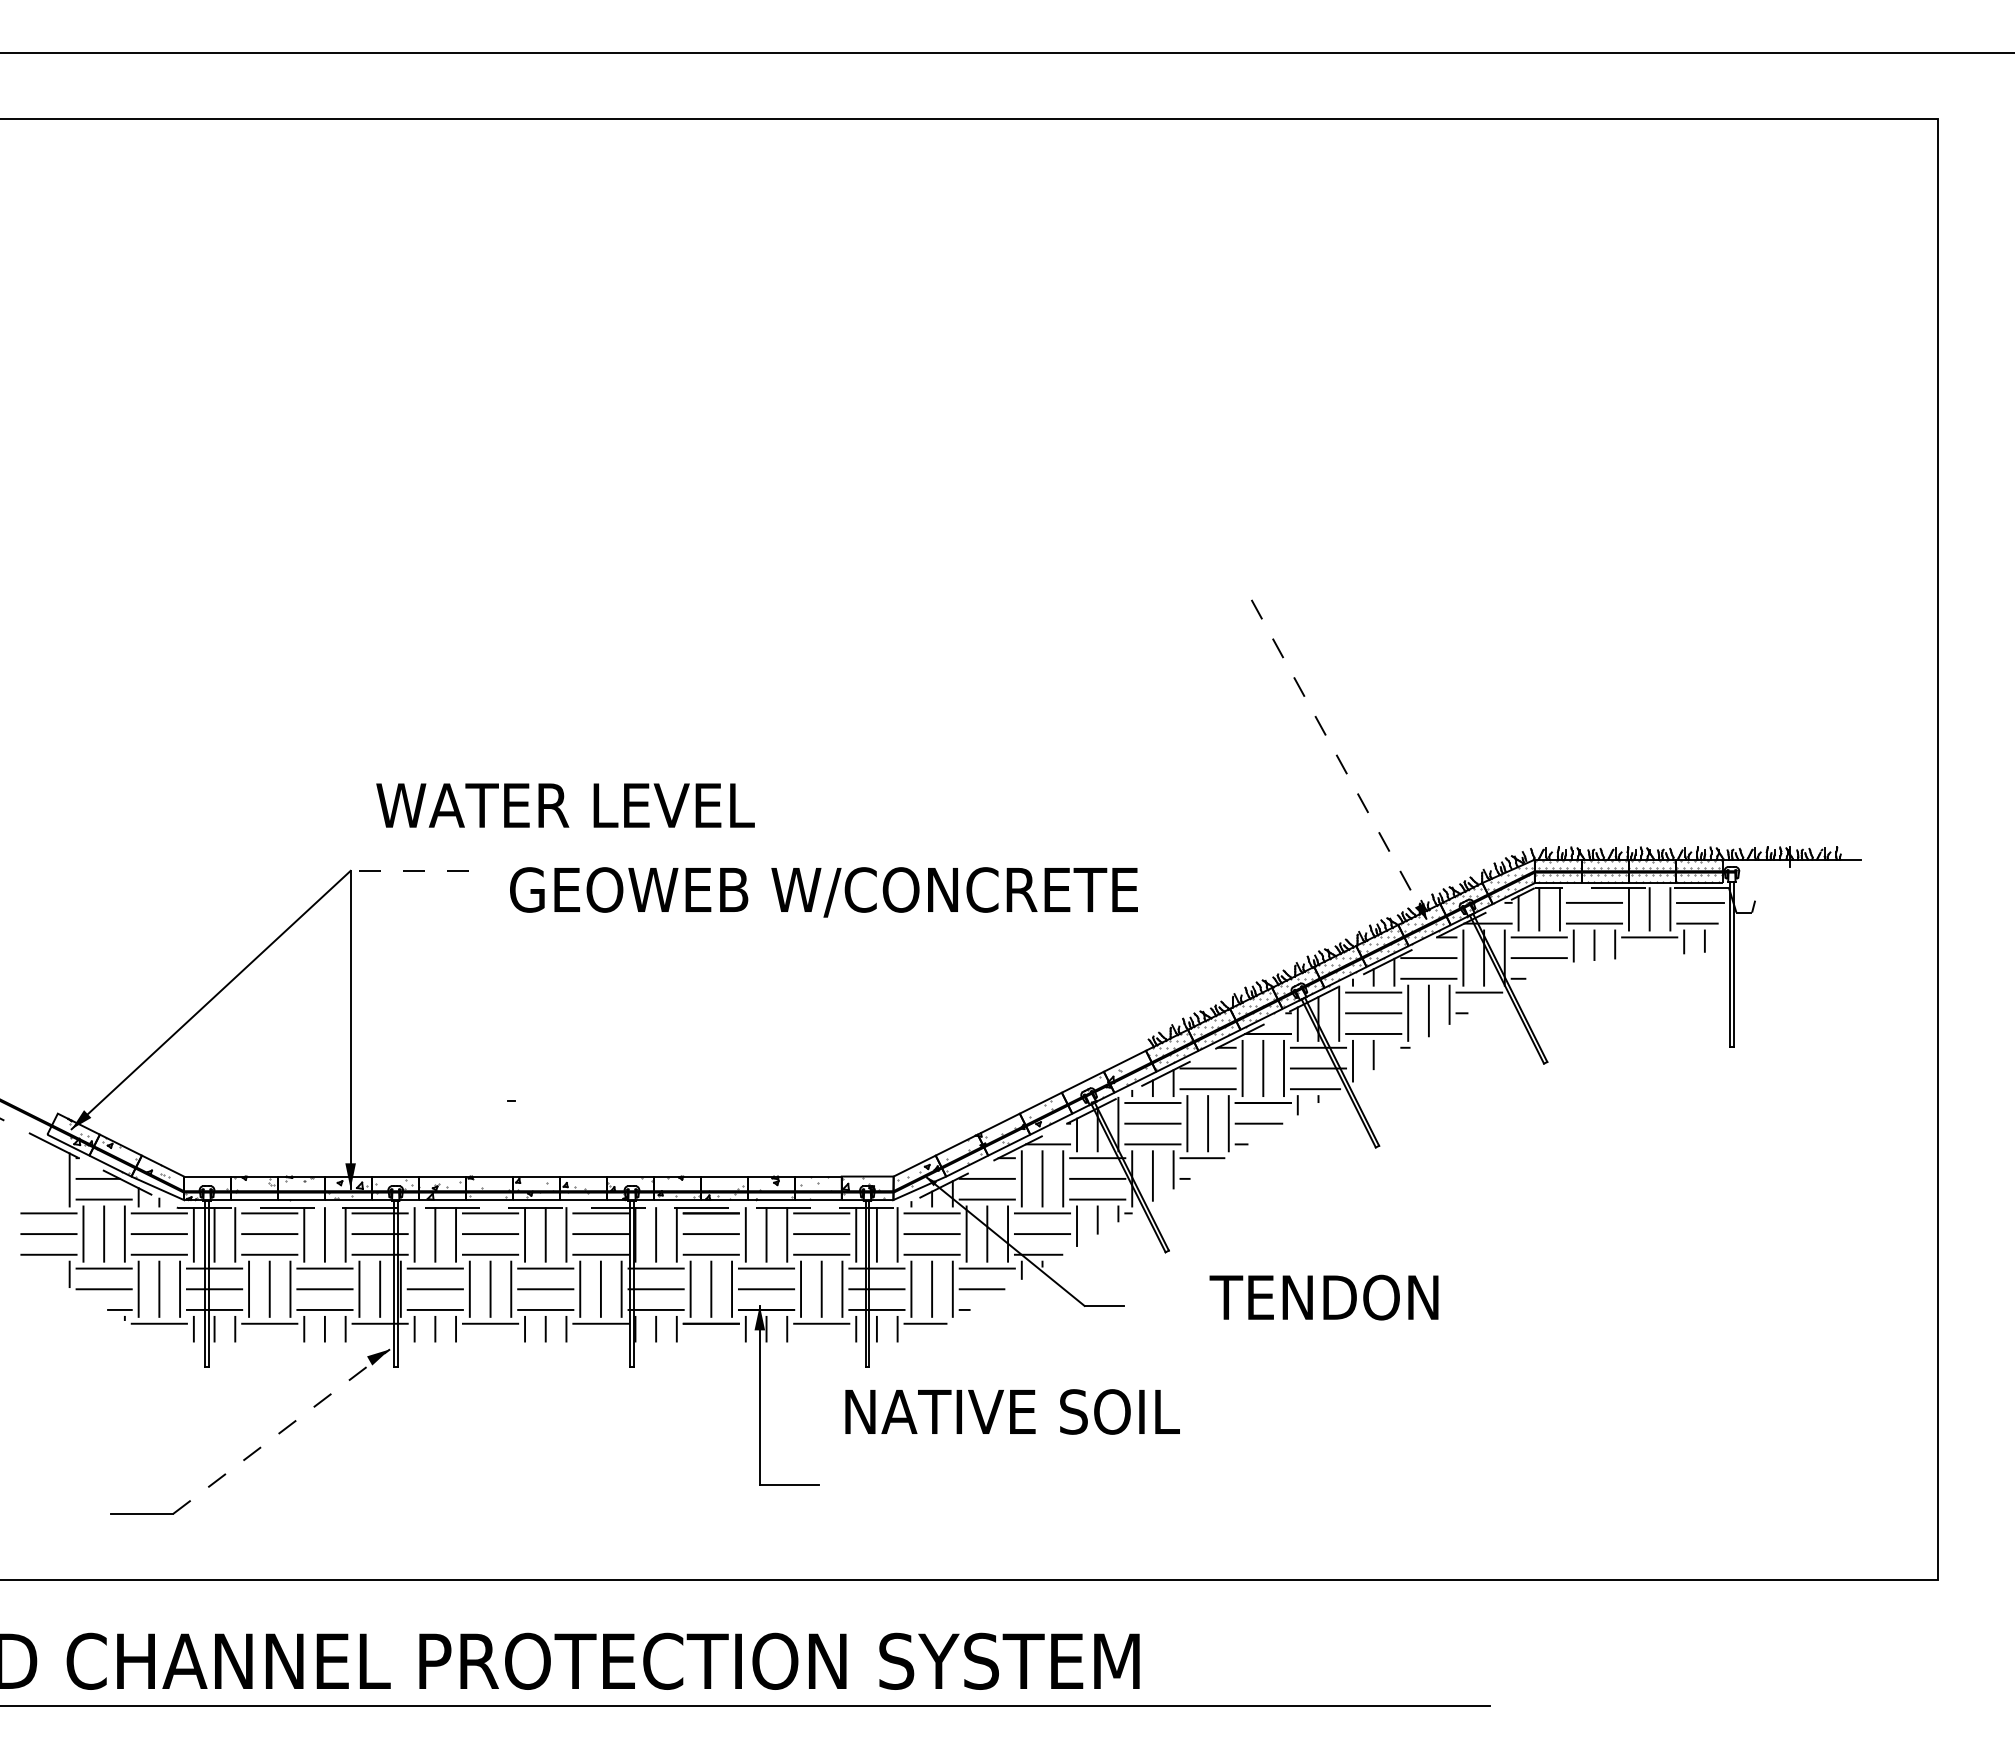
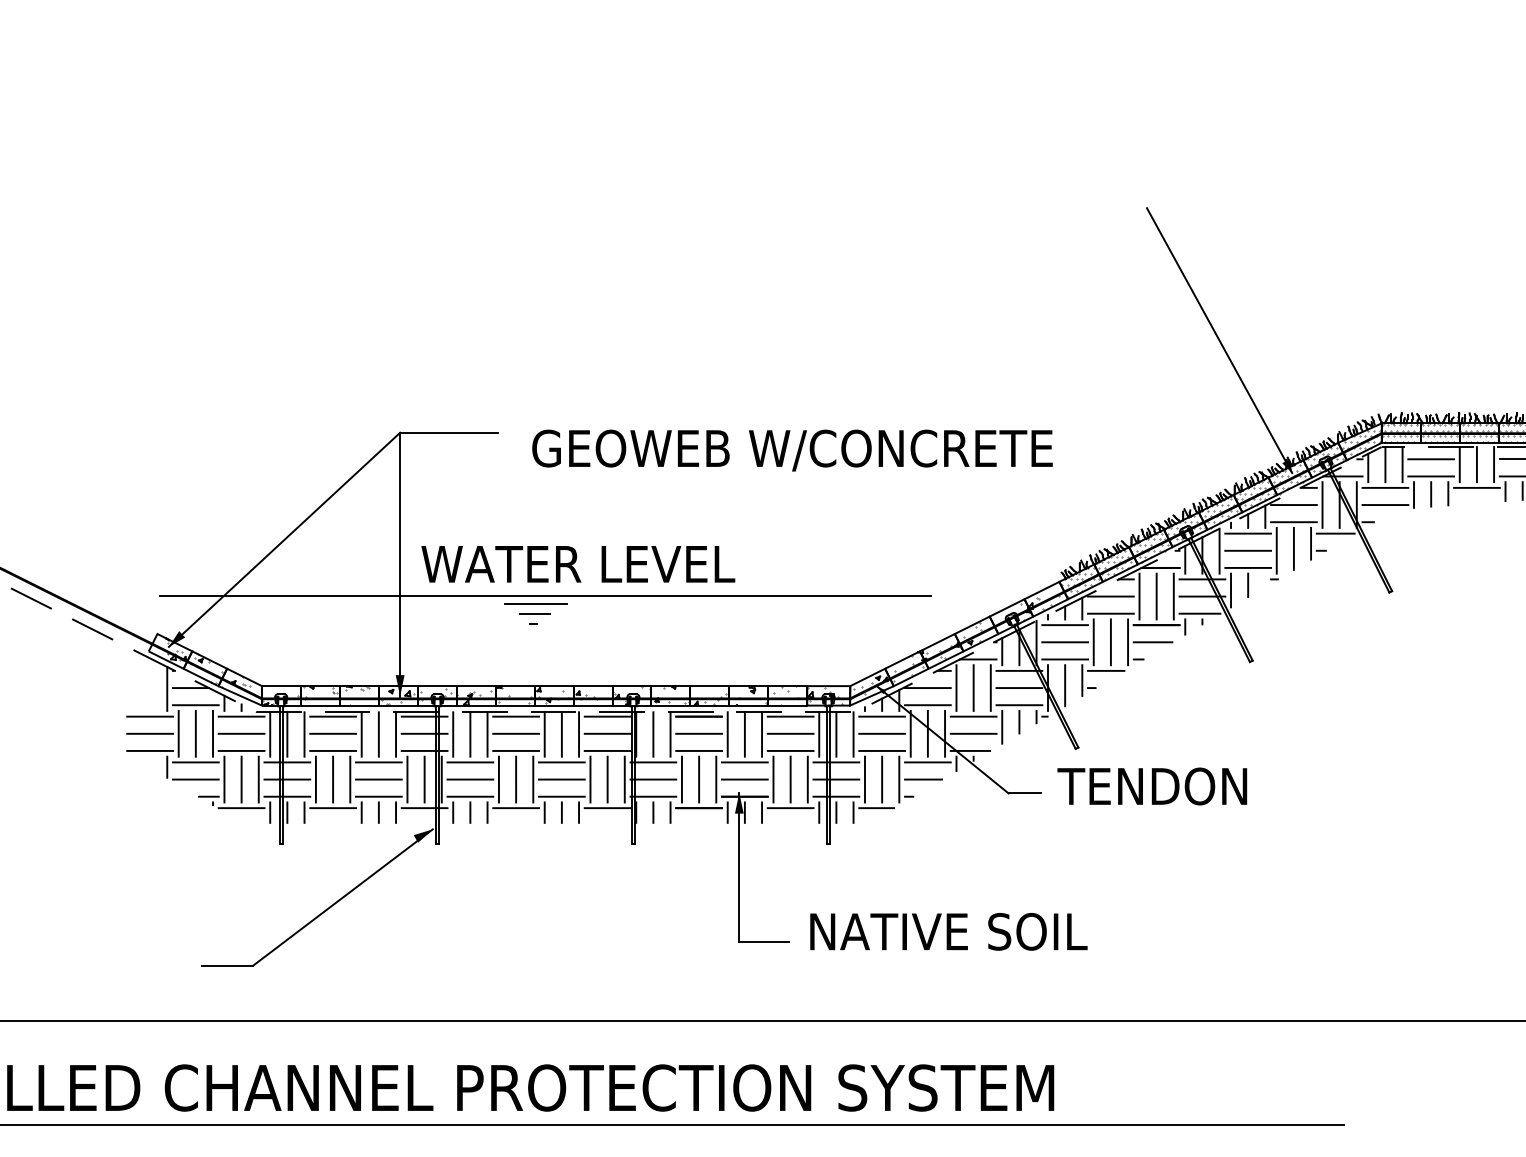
line: (1339, 760) -> (1219, 341), dashed -> solid
text: (565, 805) -> (578, 564), moved
line: (409, 870) -> (448, 432), dashed -> solid
line: (525, 1067) -> (545, 595), added
line: (514, 1077) -> (535, 604), added
line: (512, 1088) -> (534, 613), added
text: (1323, 1297) -> (1151, 786), moved
text: (1012, 1411) -> (948, 931), moved
line: (281, 1431) -> (342, 897), dashed -> solid

